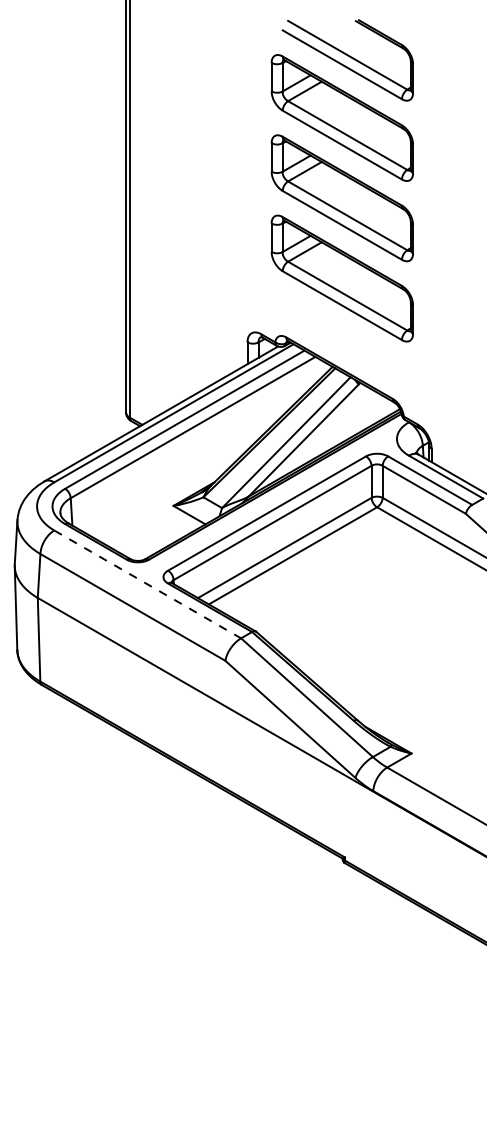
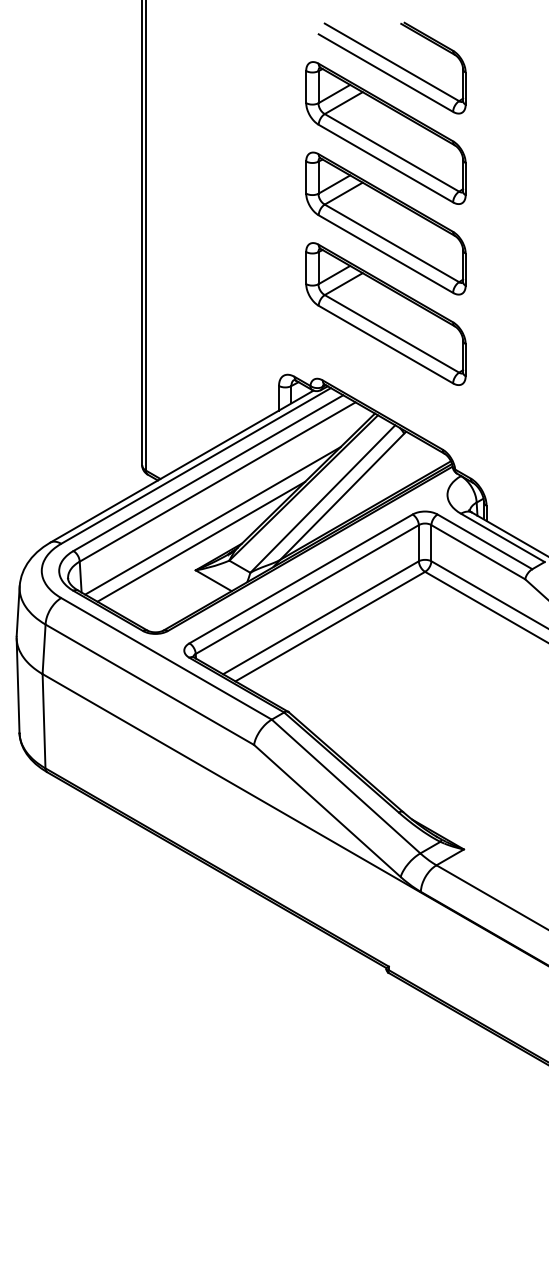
line: (188, 461) -> (212, 520), added
line: (178, 480) -> (201, 541), added
line: (147, 584) -> (166, 658), dashed -> solid

